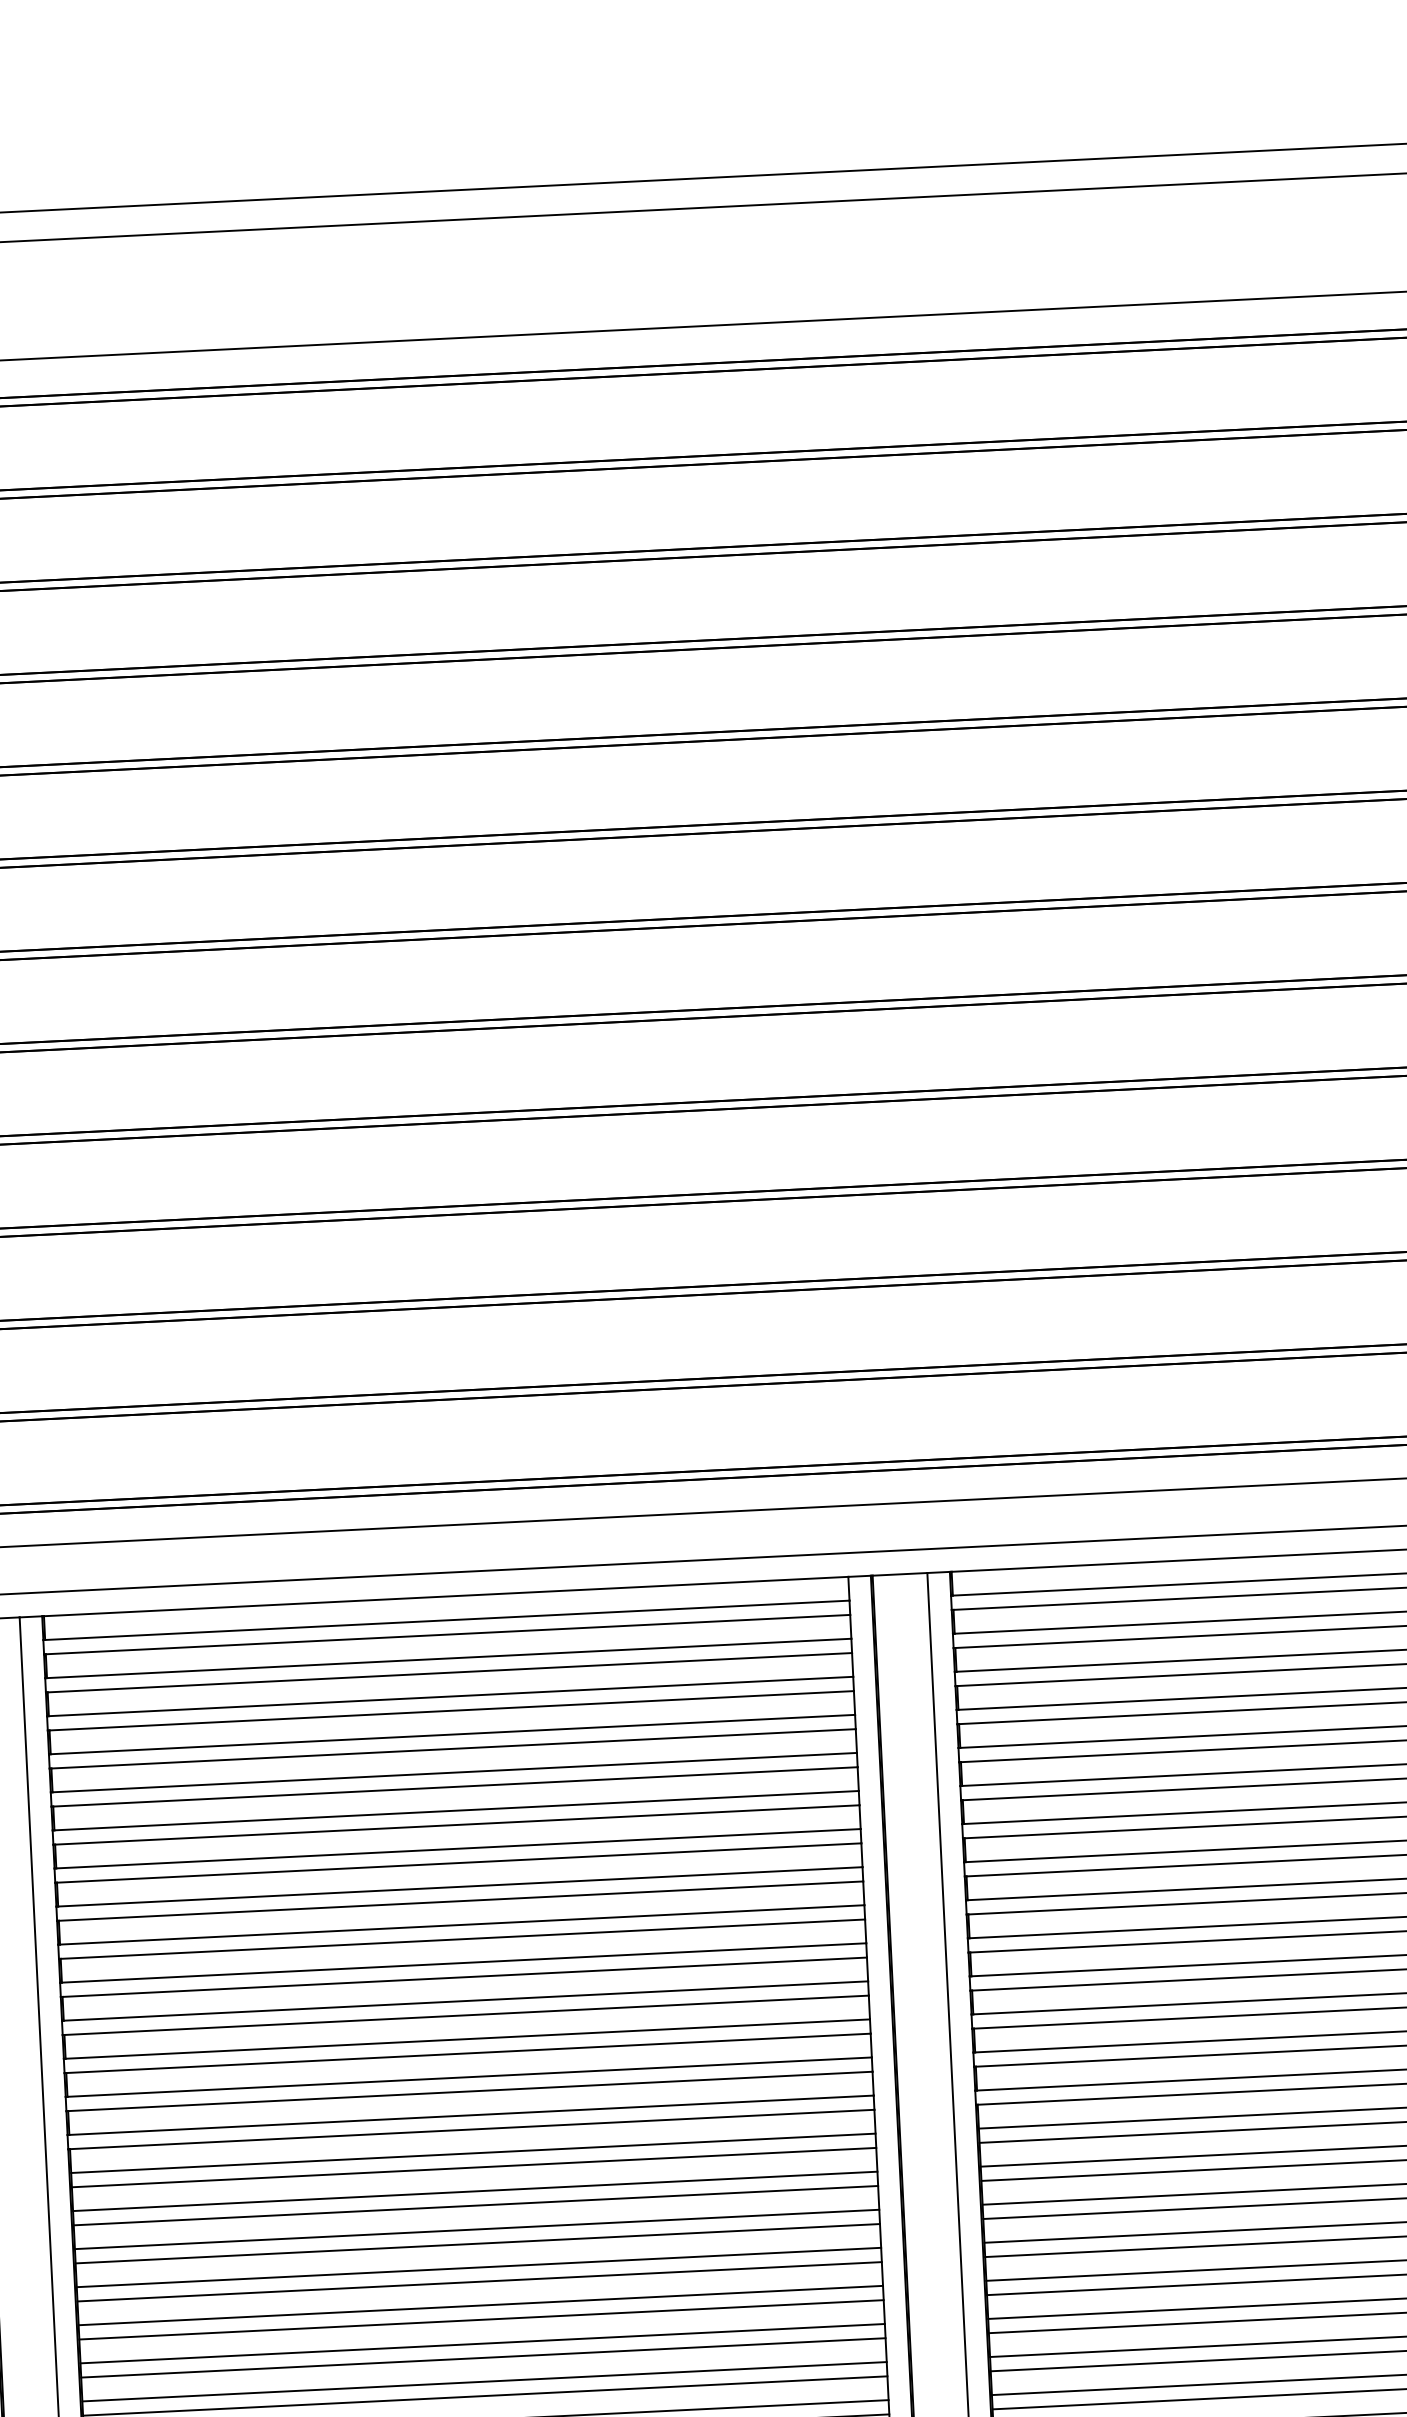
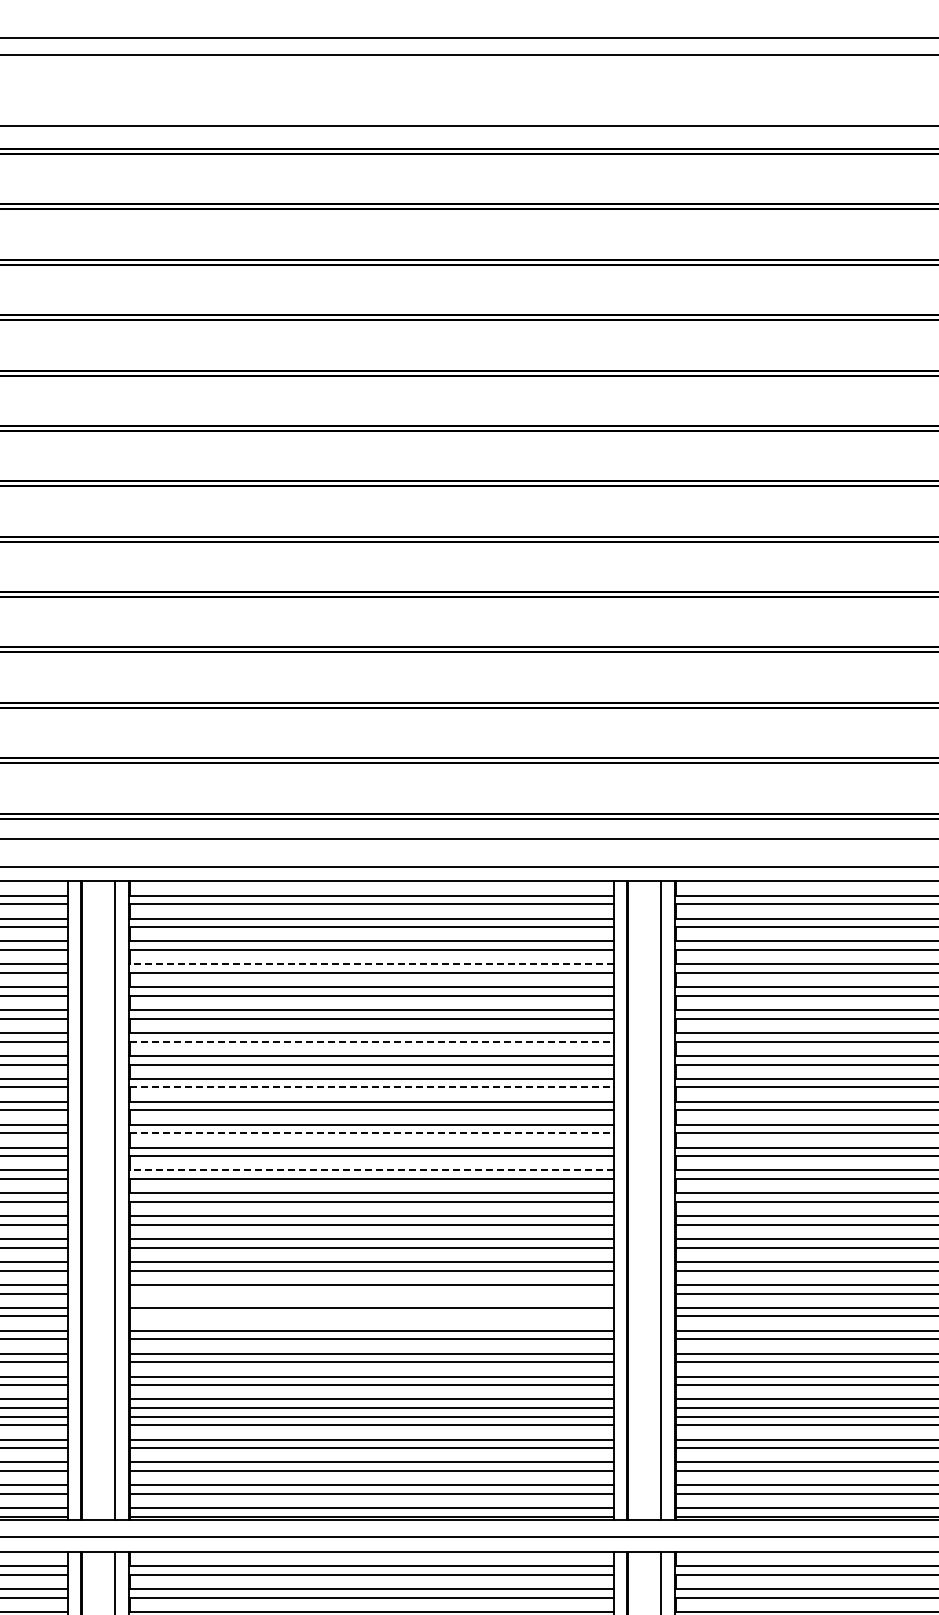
line: (452, 1734) -> (371, 964), solid -> dashed
line: (458, 1862) -> (371, 1041), solid -> dashed
line: (462, 1939) -> (371, 1087), solid -> dashed
line: (466, 2015) -> (371, 1133), solid -> dashed
line: (469, 2077) -> (371, 1170), solid -> dashed
line: (479, 2281) -> (371, 1293), removed
line: (481, 2319) -> (371, 1316), removed

